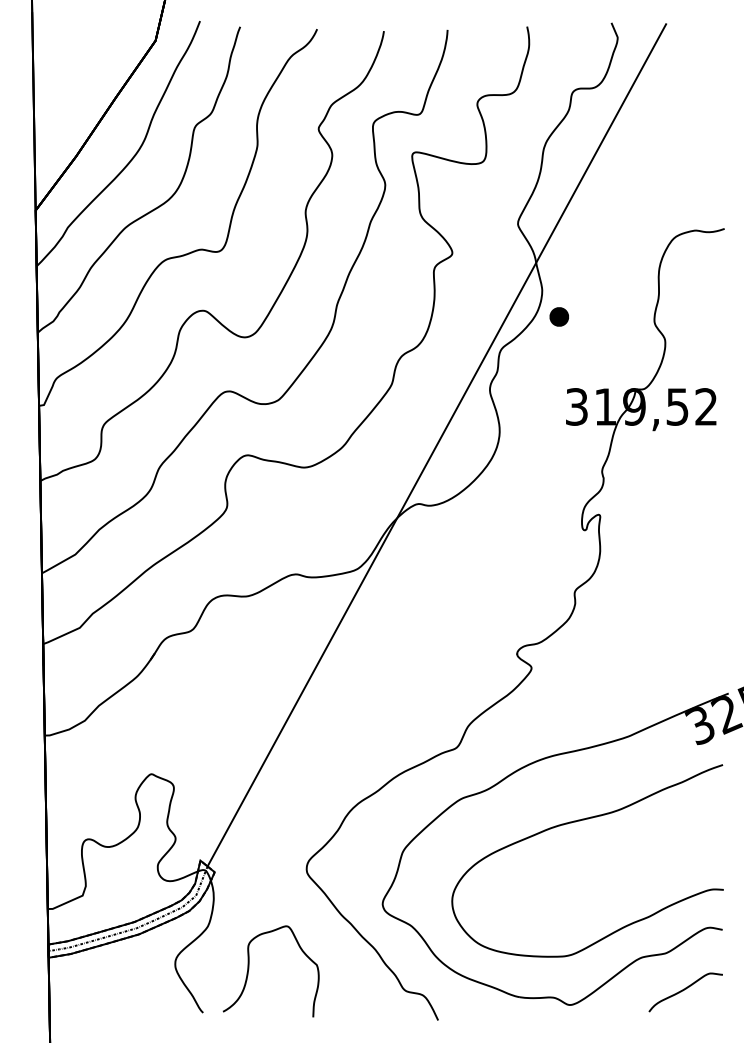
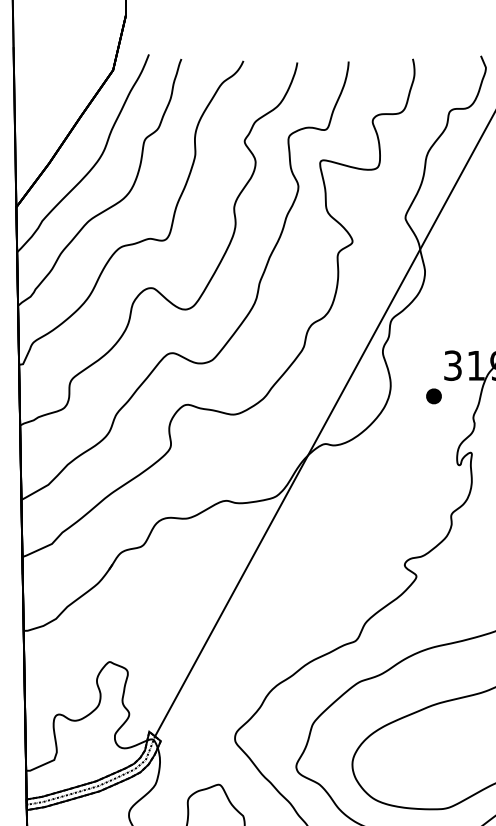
part: (558, 316) -> (433, 396), moved

